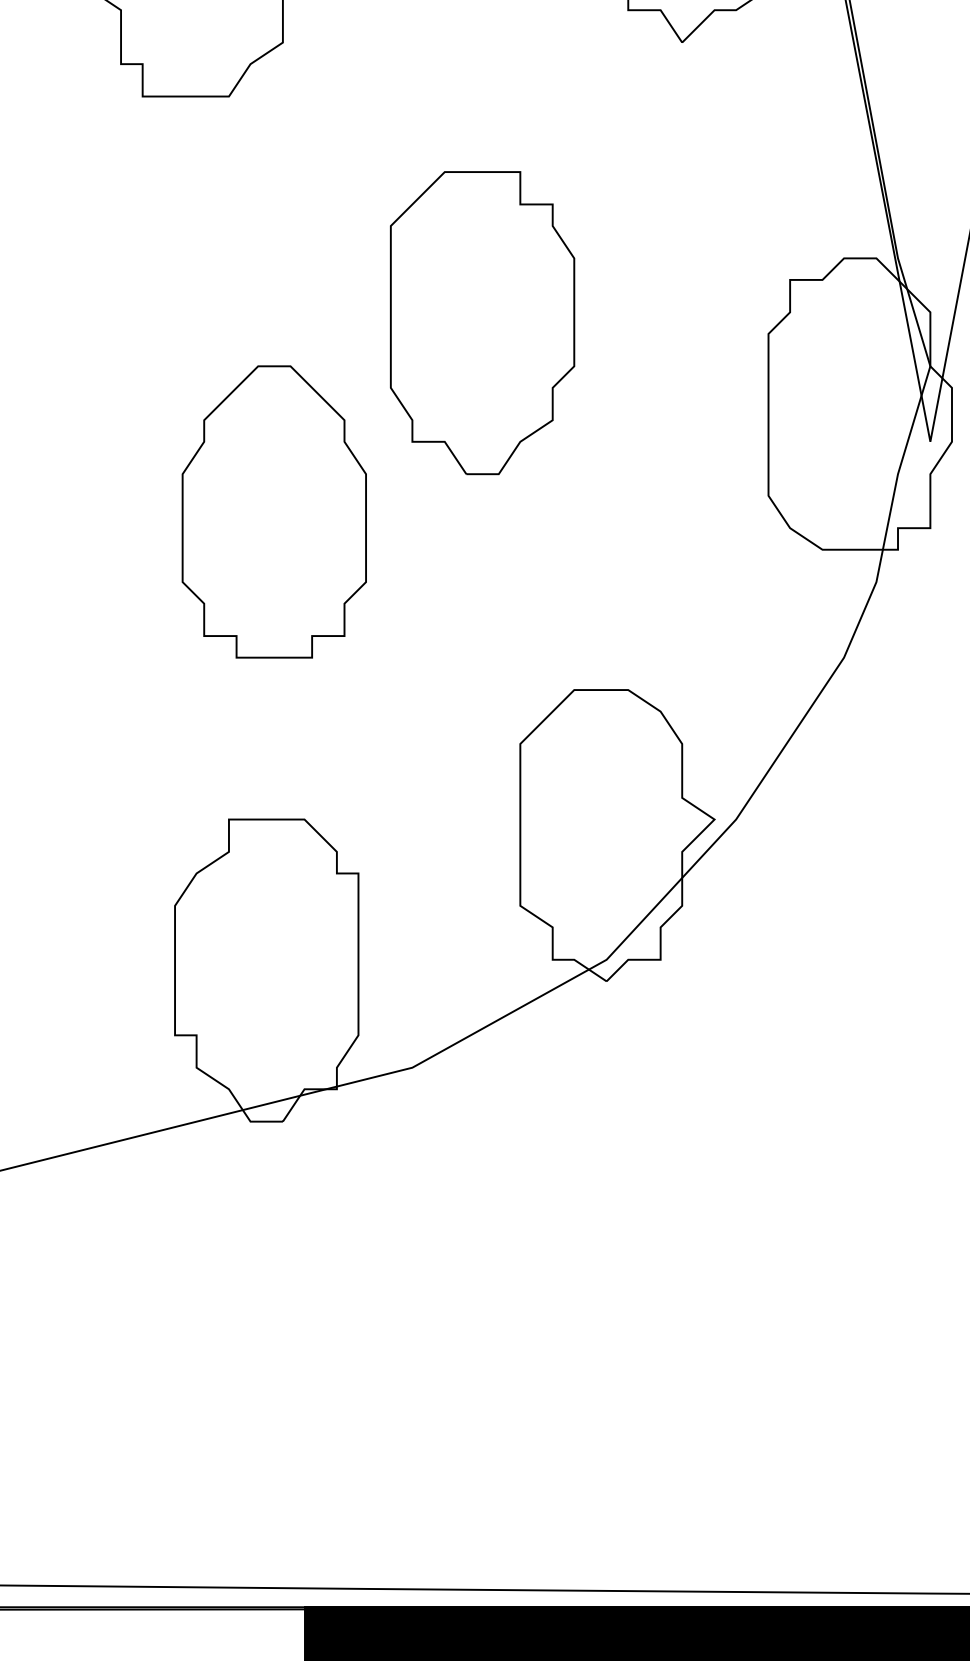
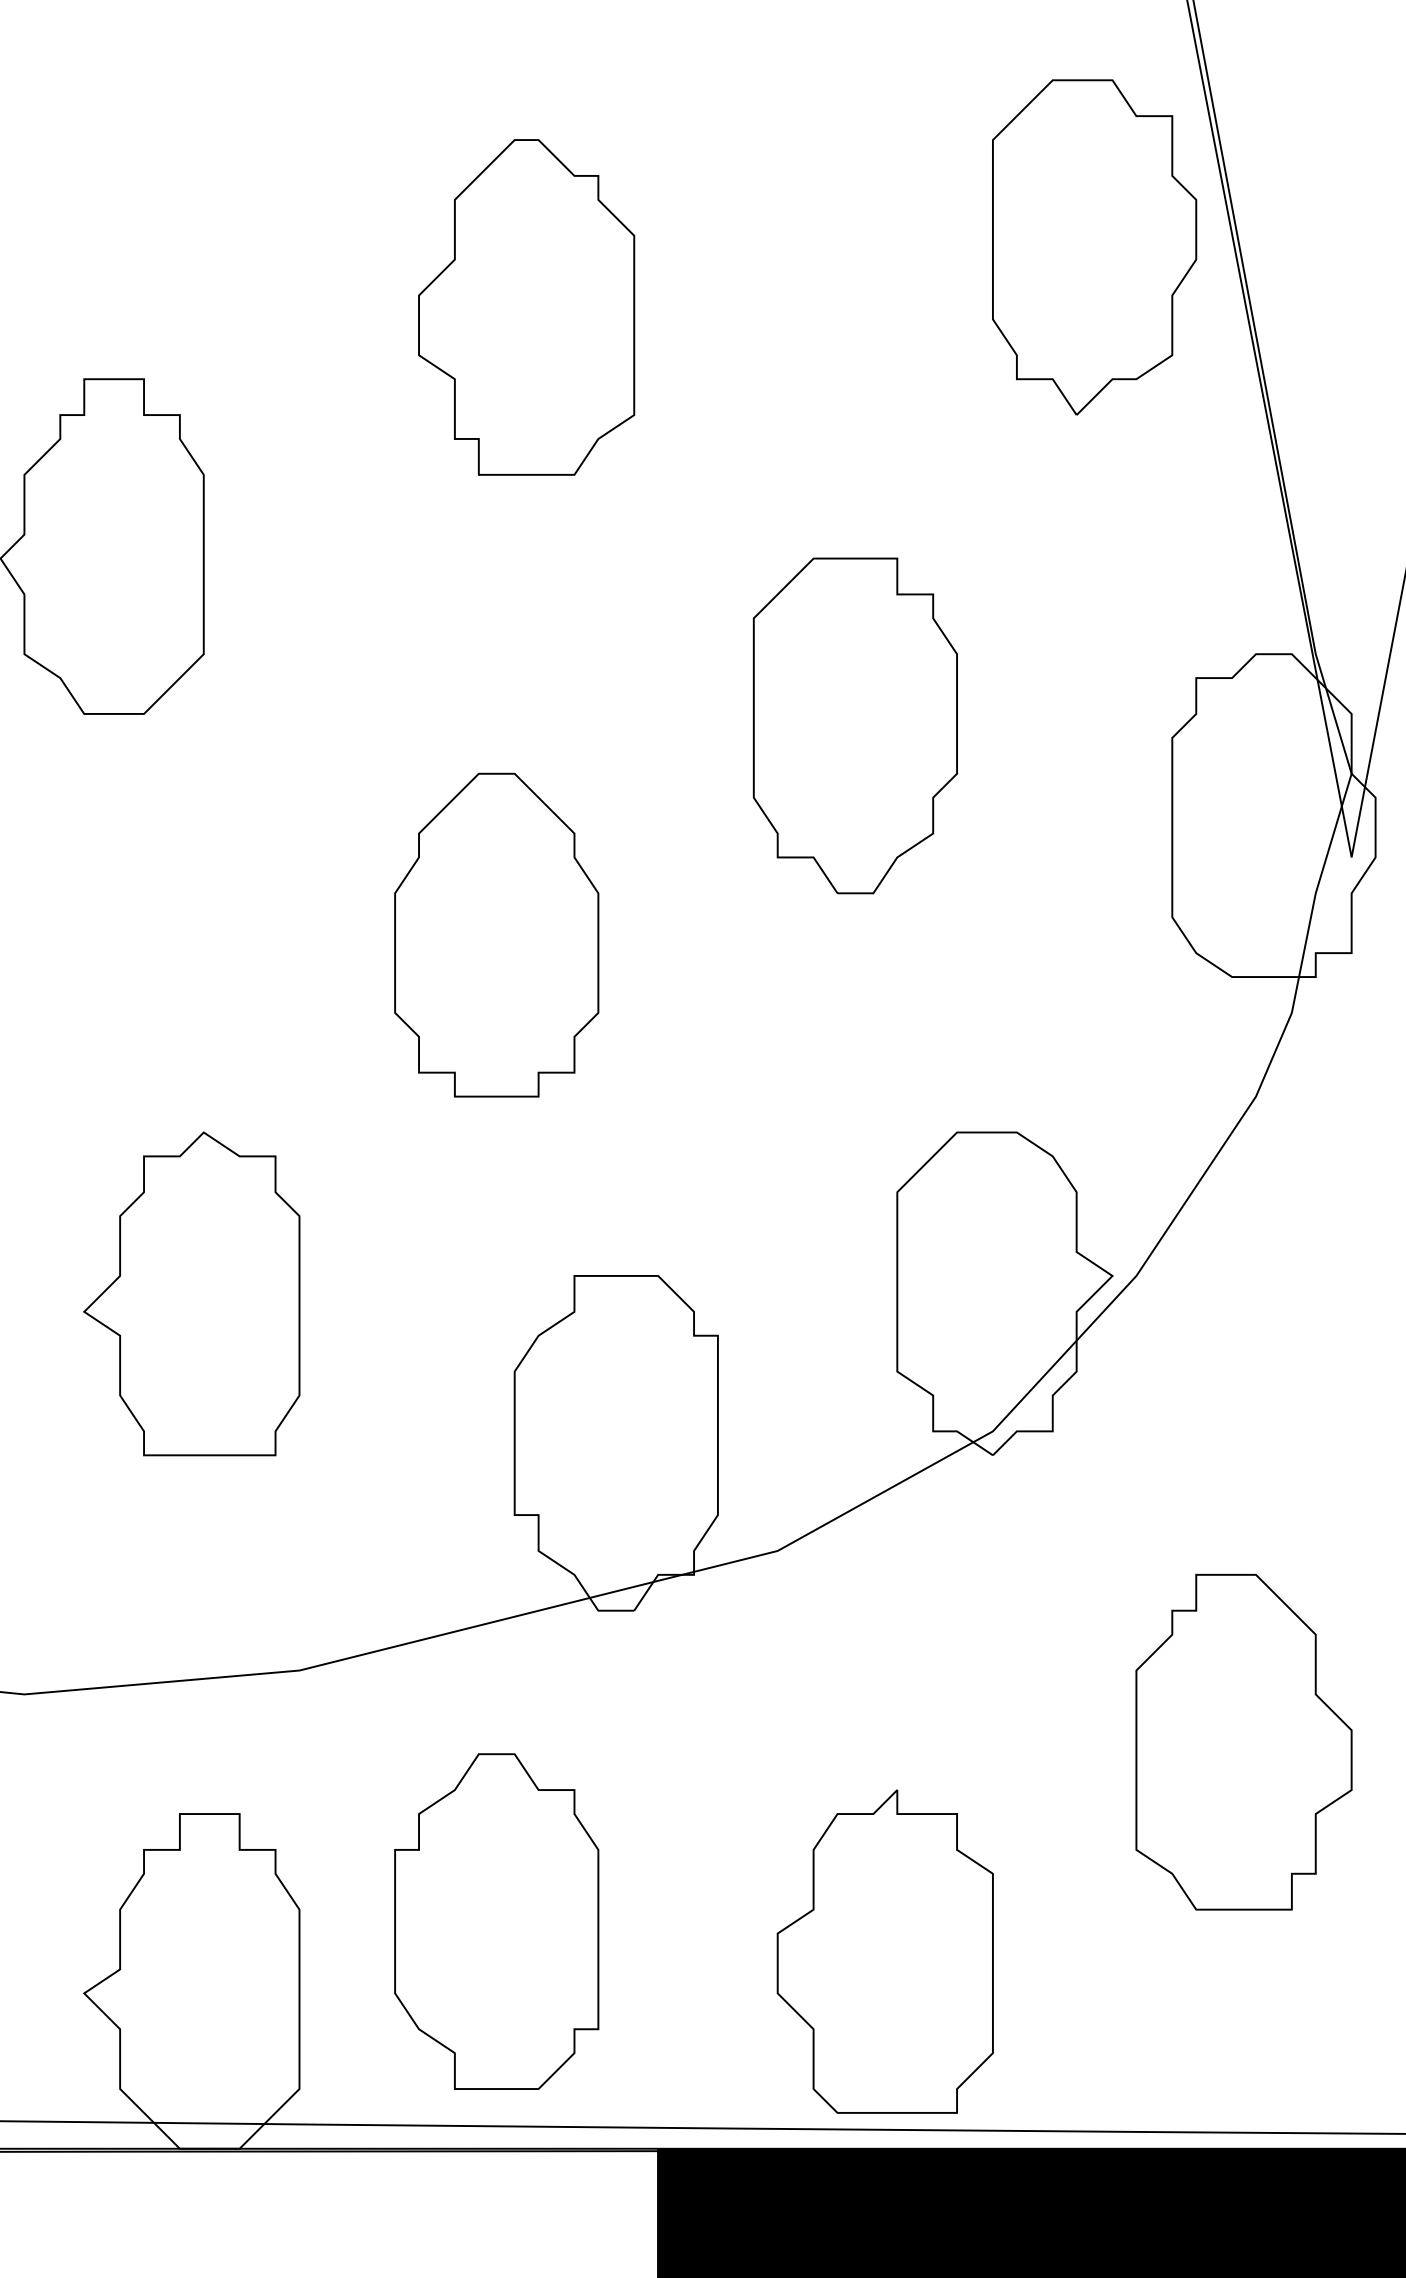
part: (274, 511) -> (496, 934), moved
part: (832, 1240) -> (1243, 1742), added
part: (158, 1402) -> (496, 1921), added
part: (508, 1429) -> (884, 1951), added

